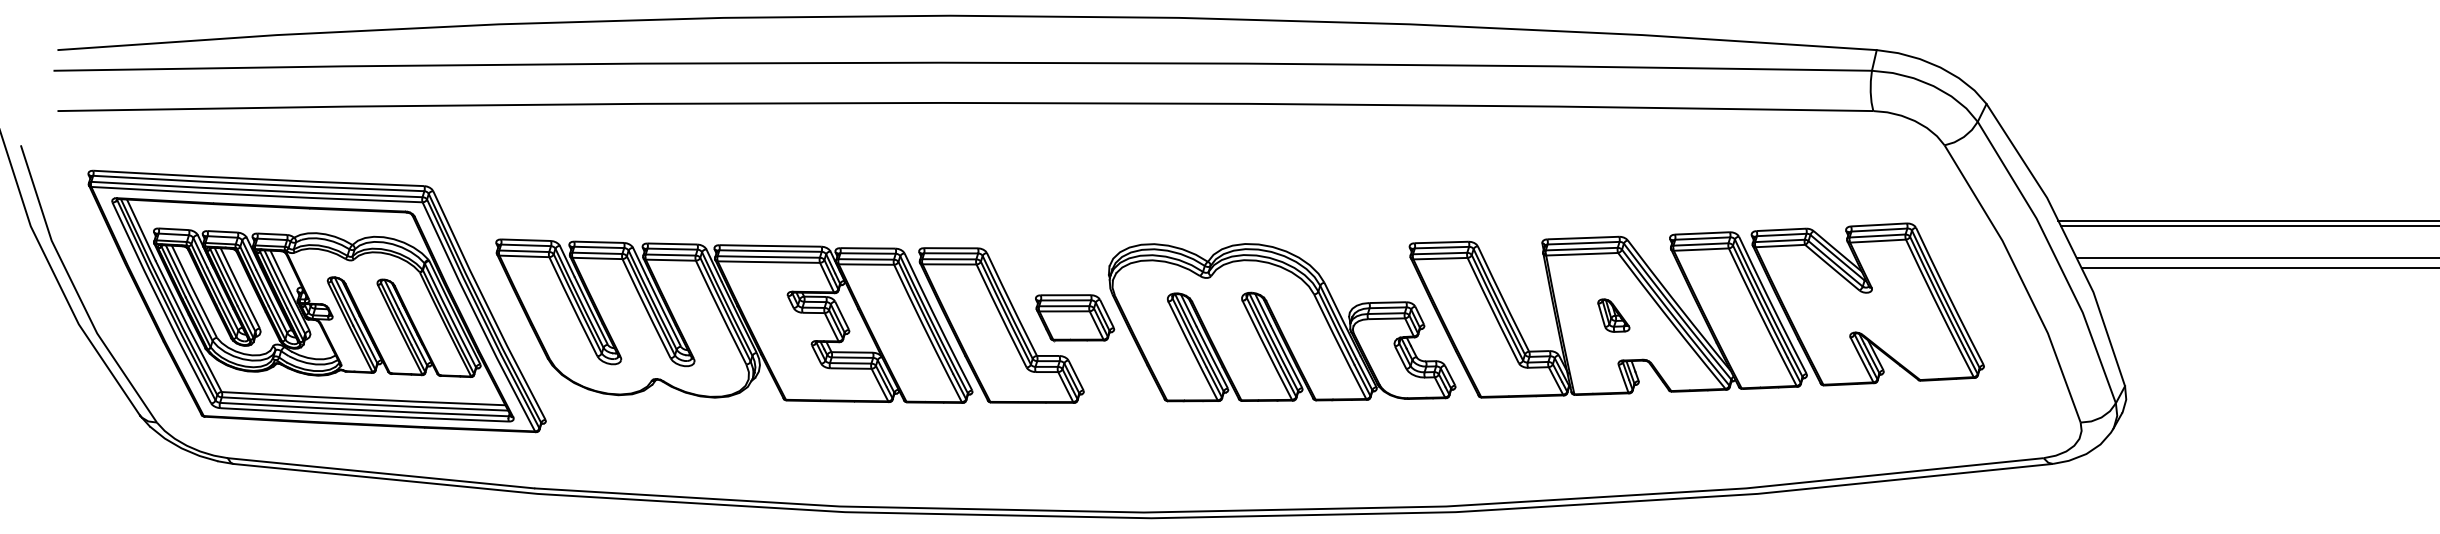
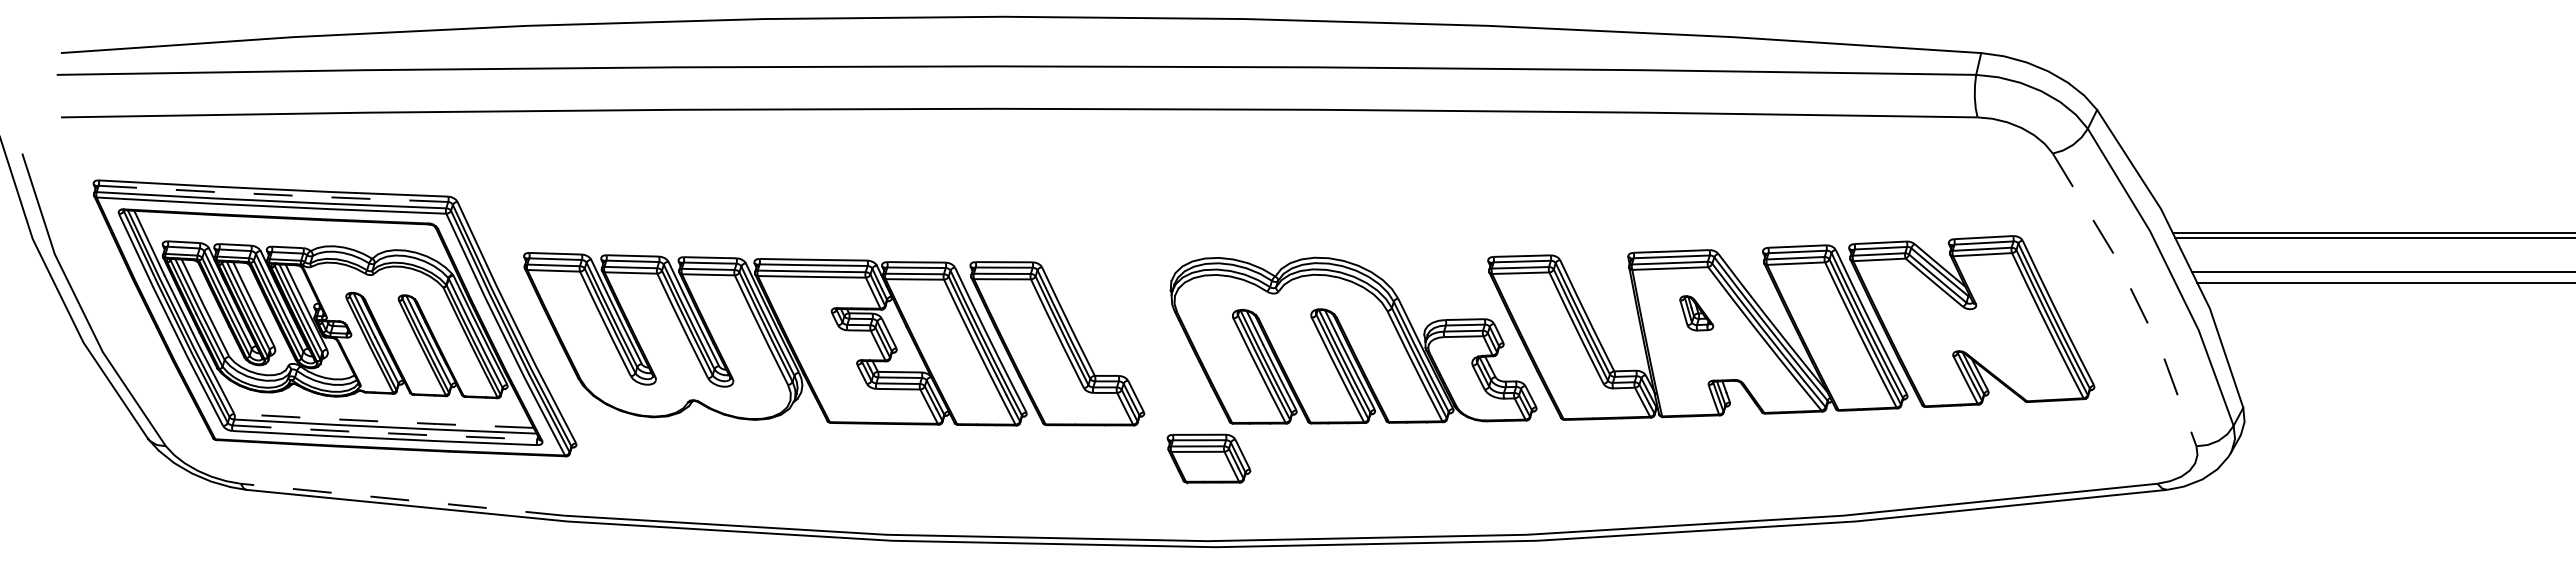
line: (257, 184) -> (272, 194), solid -> dashed
line: (2021, 280) -> (2134, 296), solid -> dashed
part: (1613, 315) -> (1696, 313), moved
part: (1074, 317) -> (1208, 458), moved
line: (363, 399) -> (383, 421), solid -> dashed
line: (364, 410) -> (384, 433), solid -> dashed
line: (381, 473) -> (402, 499), solid -> dashed

